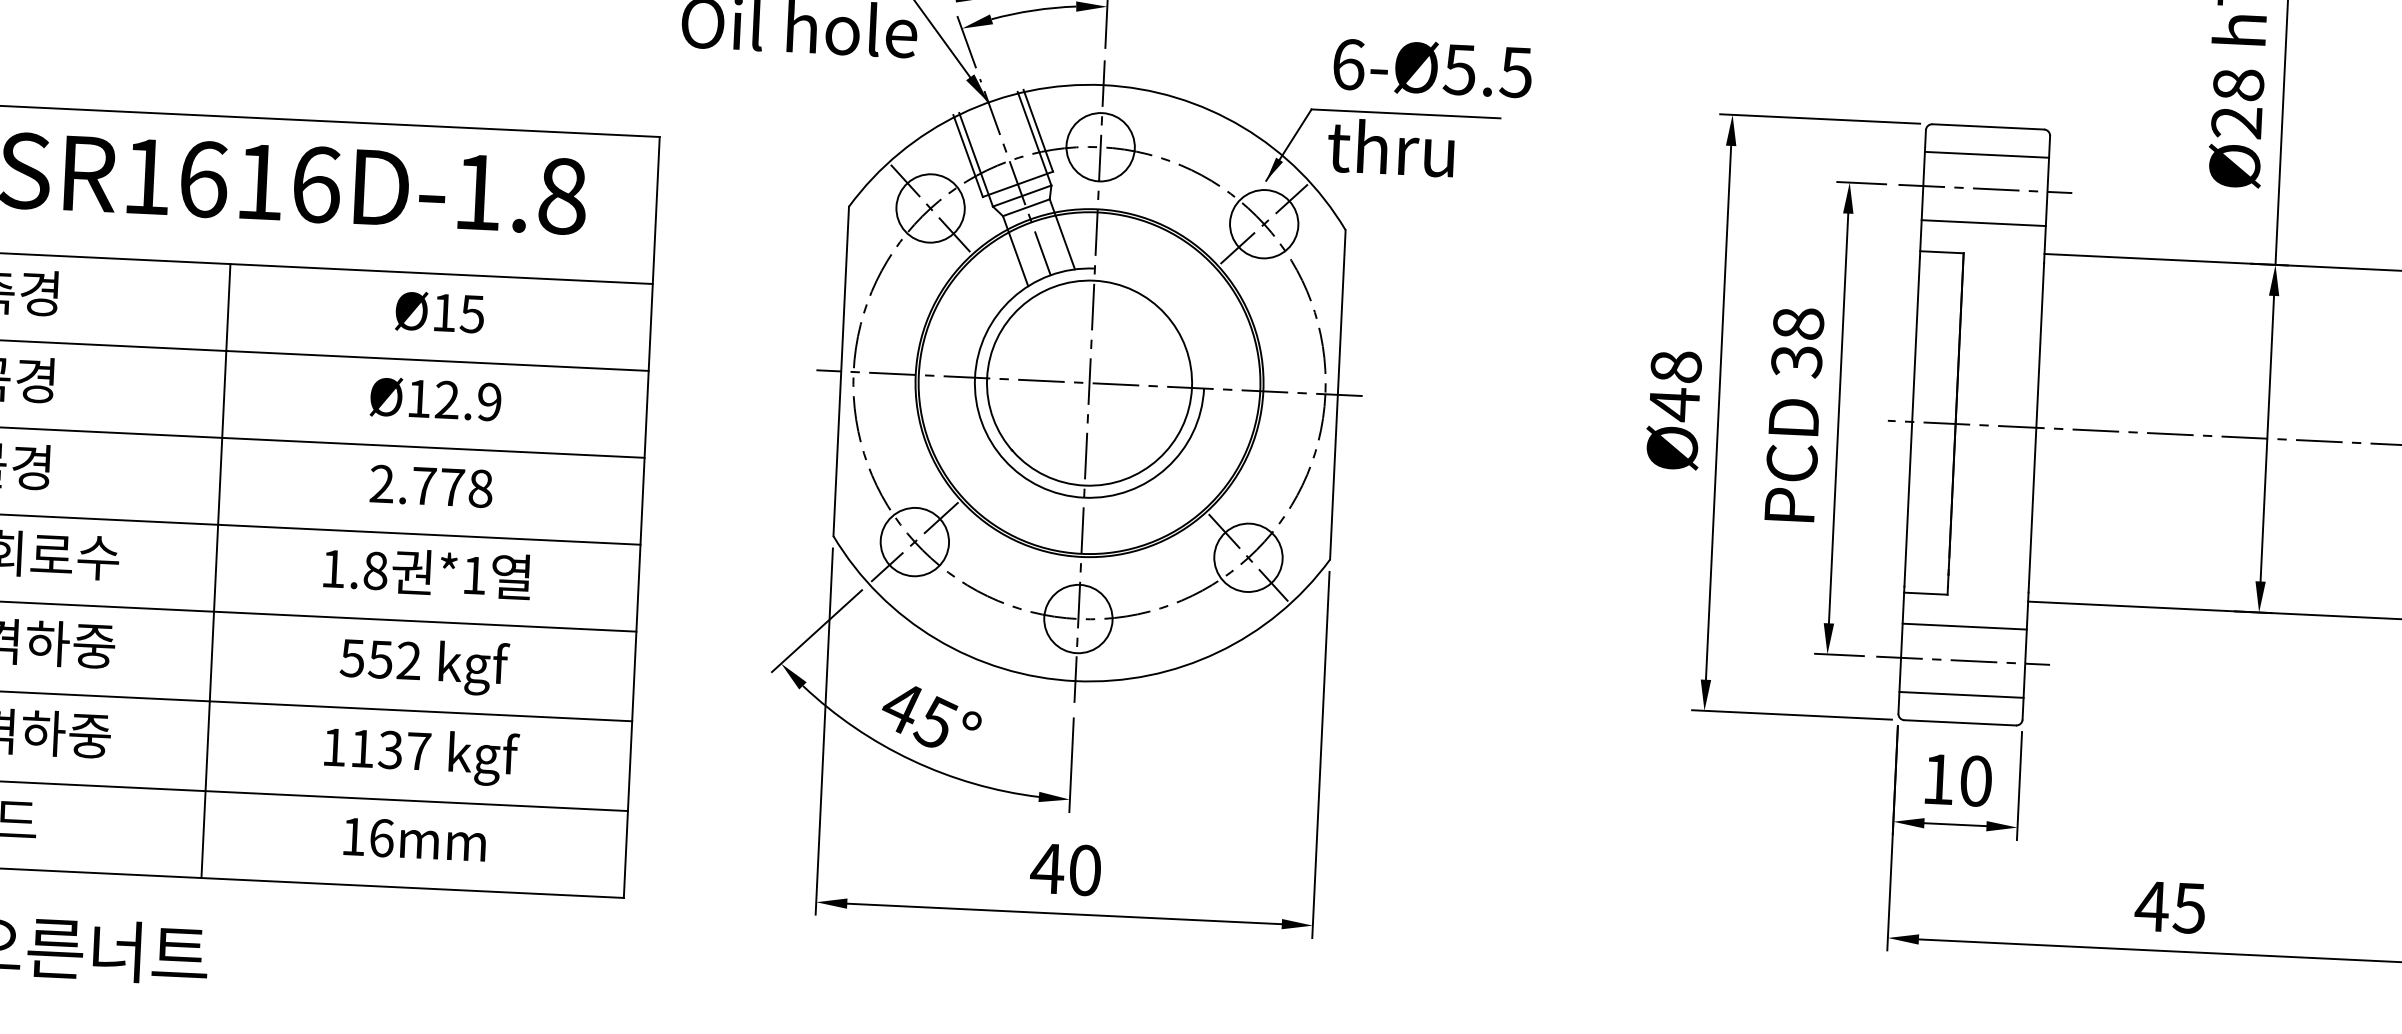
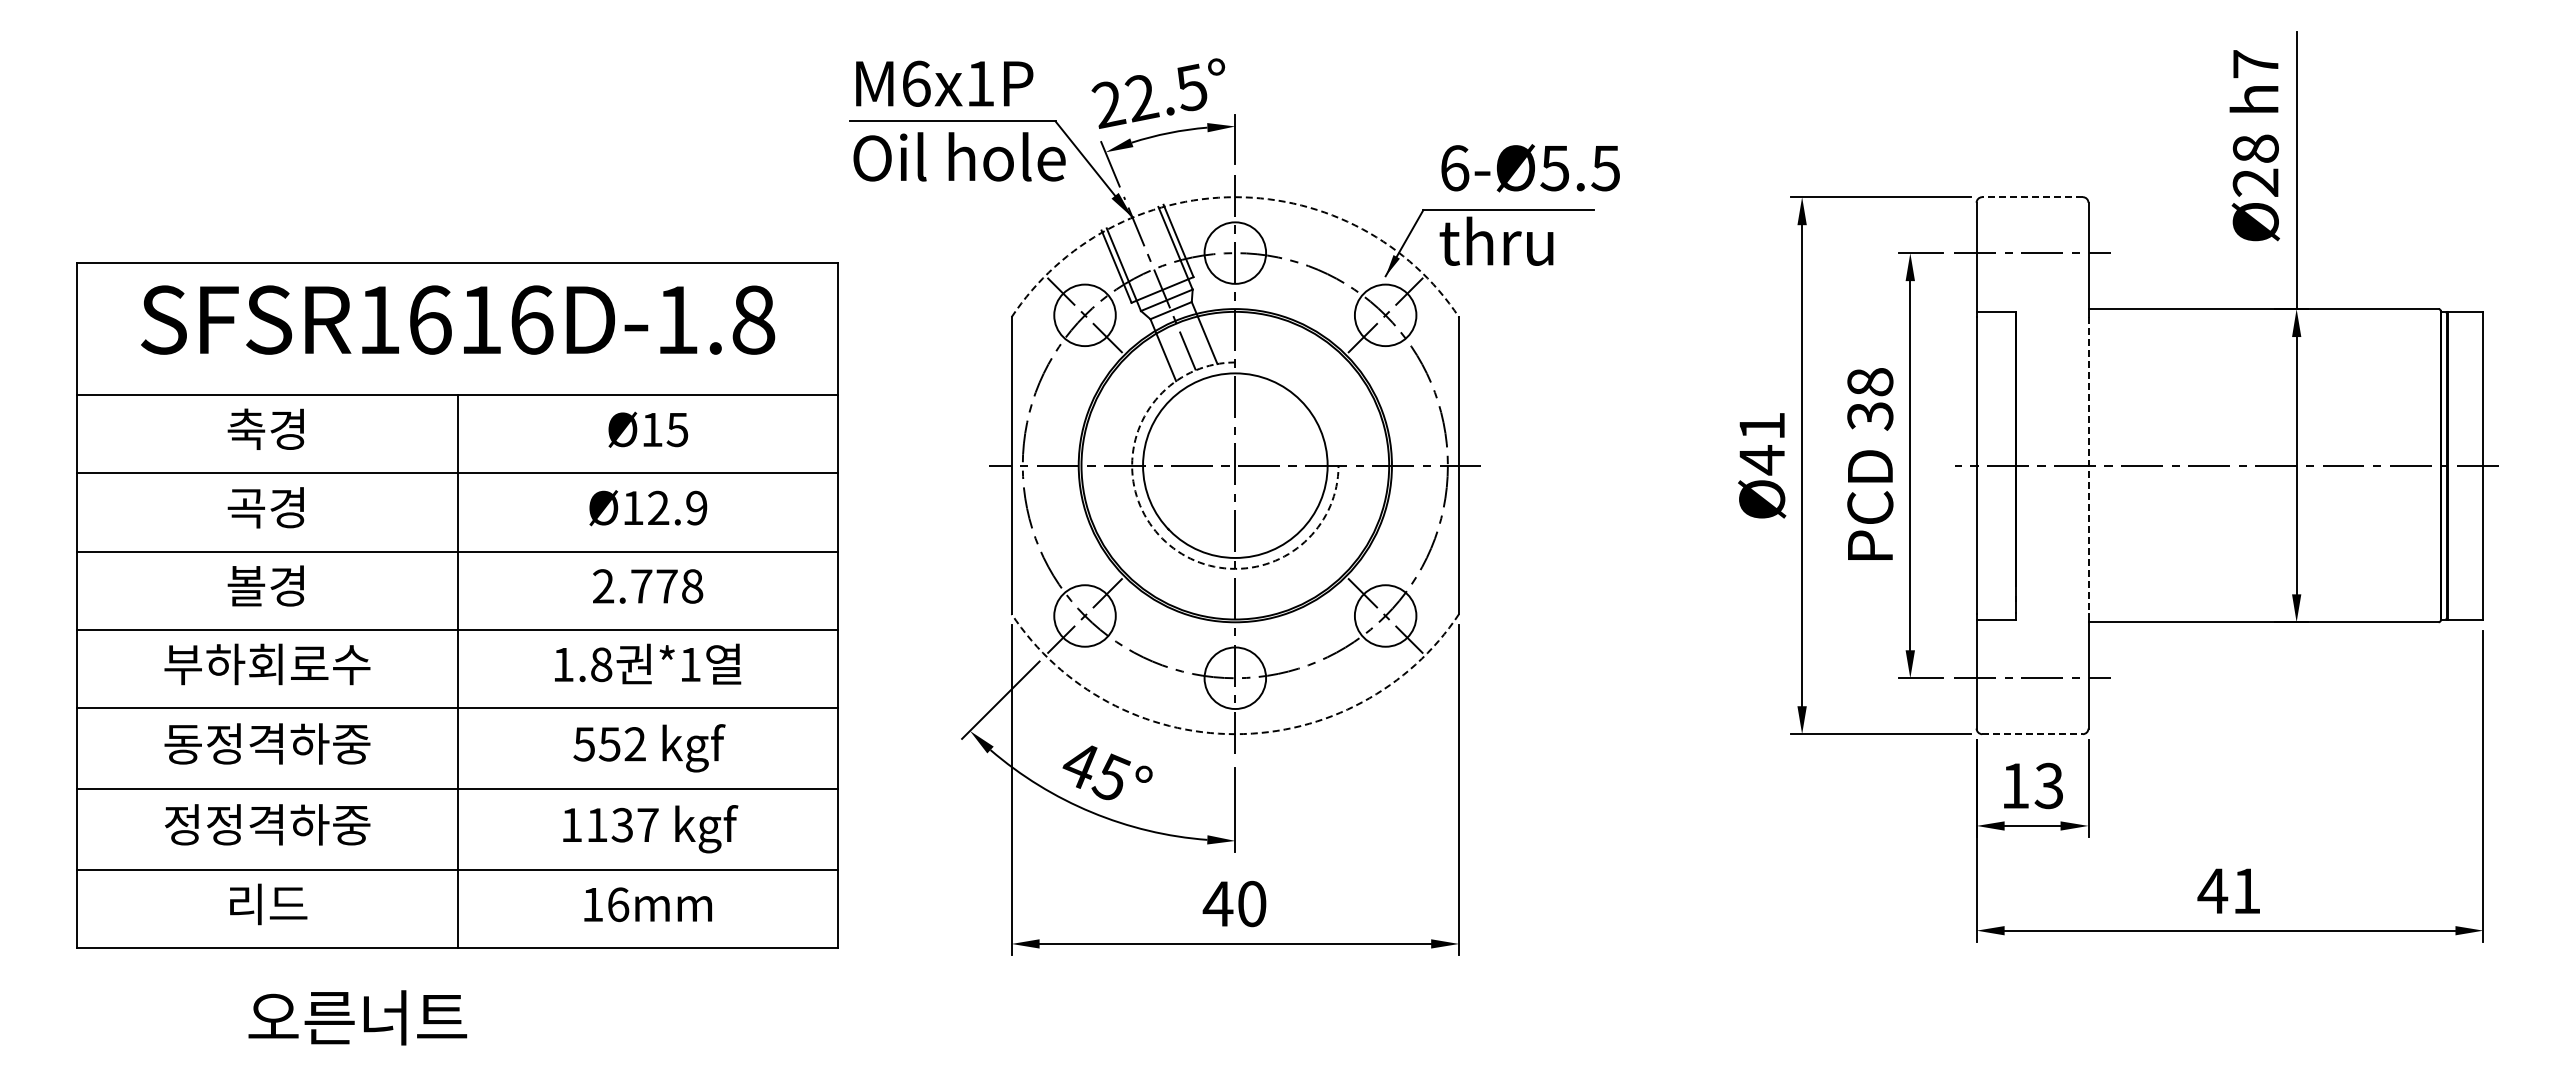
arc: (1103, 85) -> (1235, 197), solid -> dashed
line: (1988, 127) -> (2032, 197), solid -> dashed
line: (1986, 154) -> (2032, 222), removed
line: (1983, 222) -> (2032, 283), removed
text: (1676, 367) -> (1762, 426), Ø48 -> Ø41
line: (2036, 428) -> (2088, 466), solid -> dashed
arc: (1004, 460) -> (1162, 538), solid -> dashed
line: (1964, 626) -> (2032, 647), removed
arc: (1075, 681) -> (1235, 734), solid -> dashed
line: (1961, 695) -> (2032, 709), removed
line: (1961, 723) -> (2033, 734), solid -> dashed
text: (1975, 780) -> (2048, 785), 10 -> 13
text: (2189, 908) -> (2246, 891), 45 -> 41

